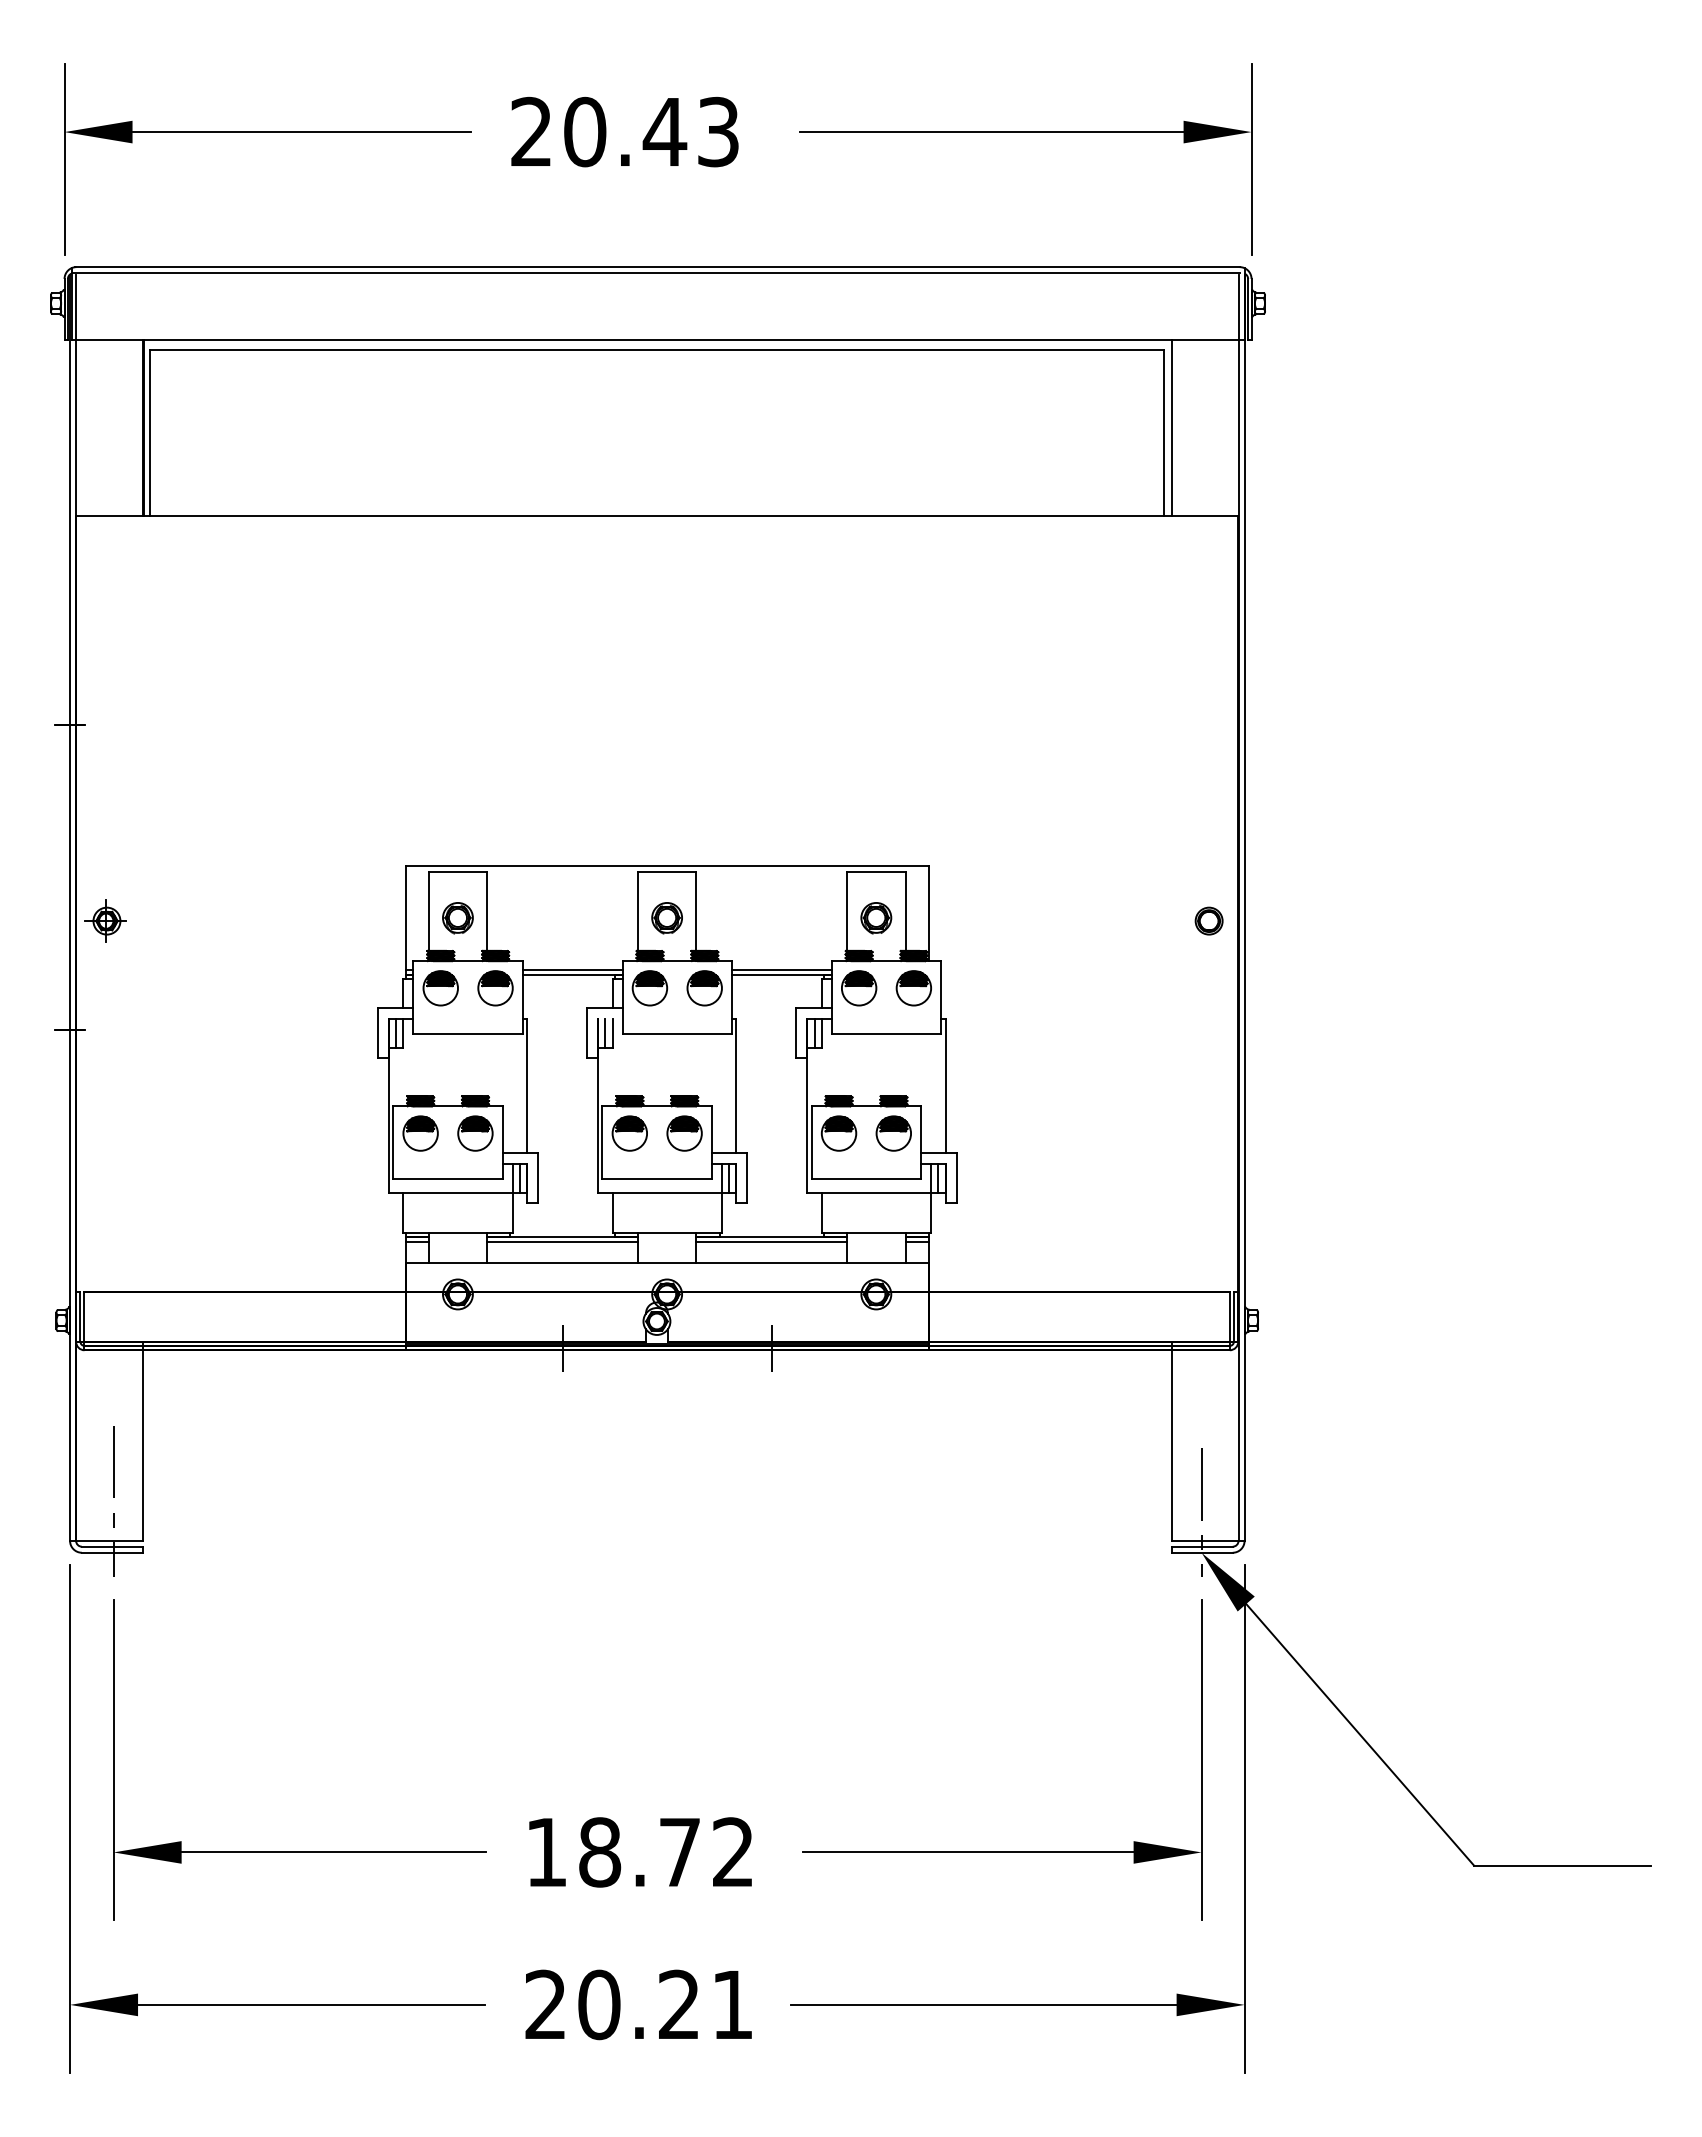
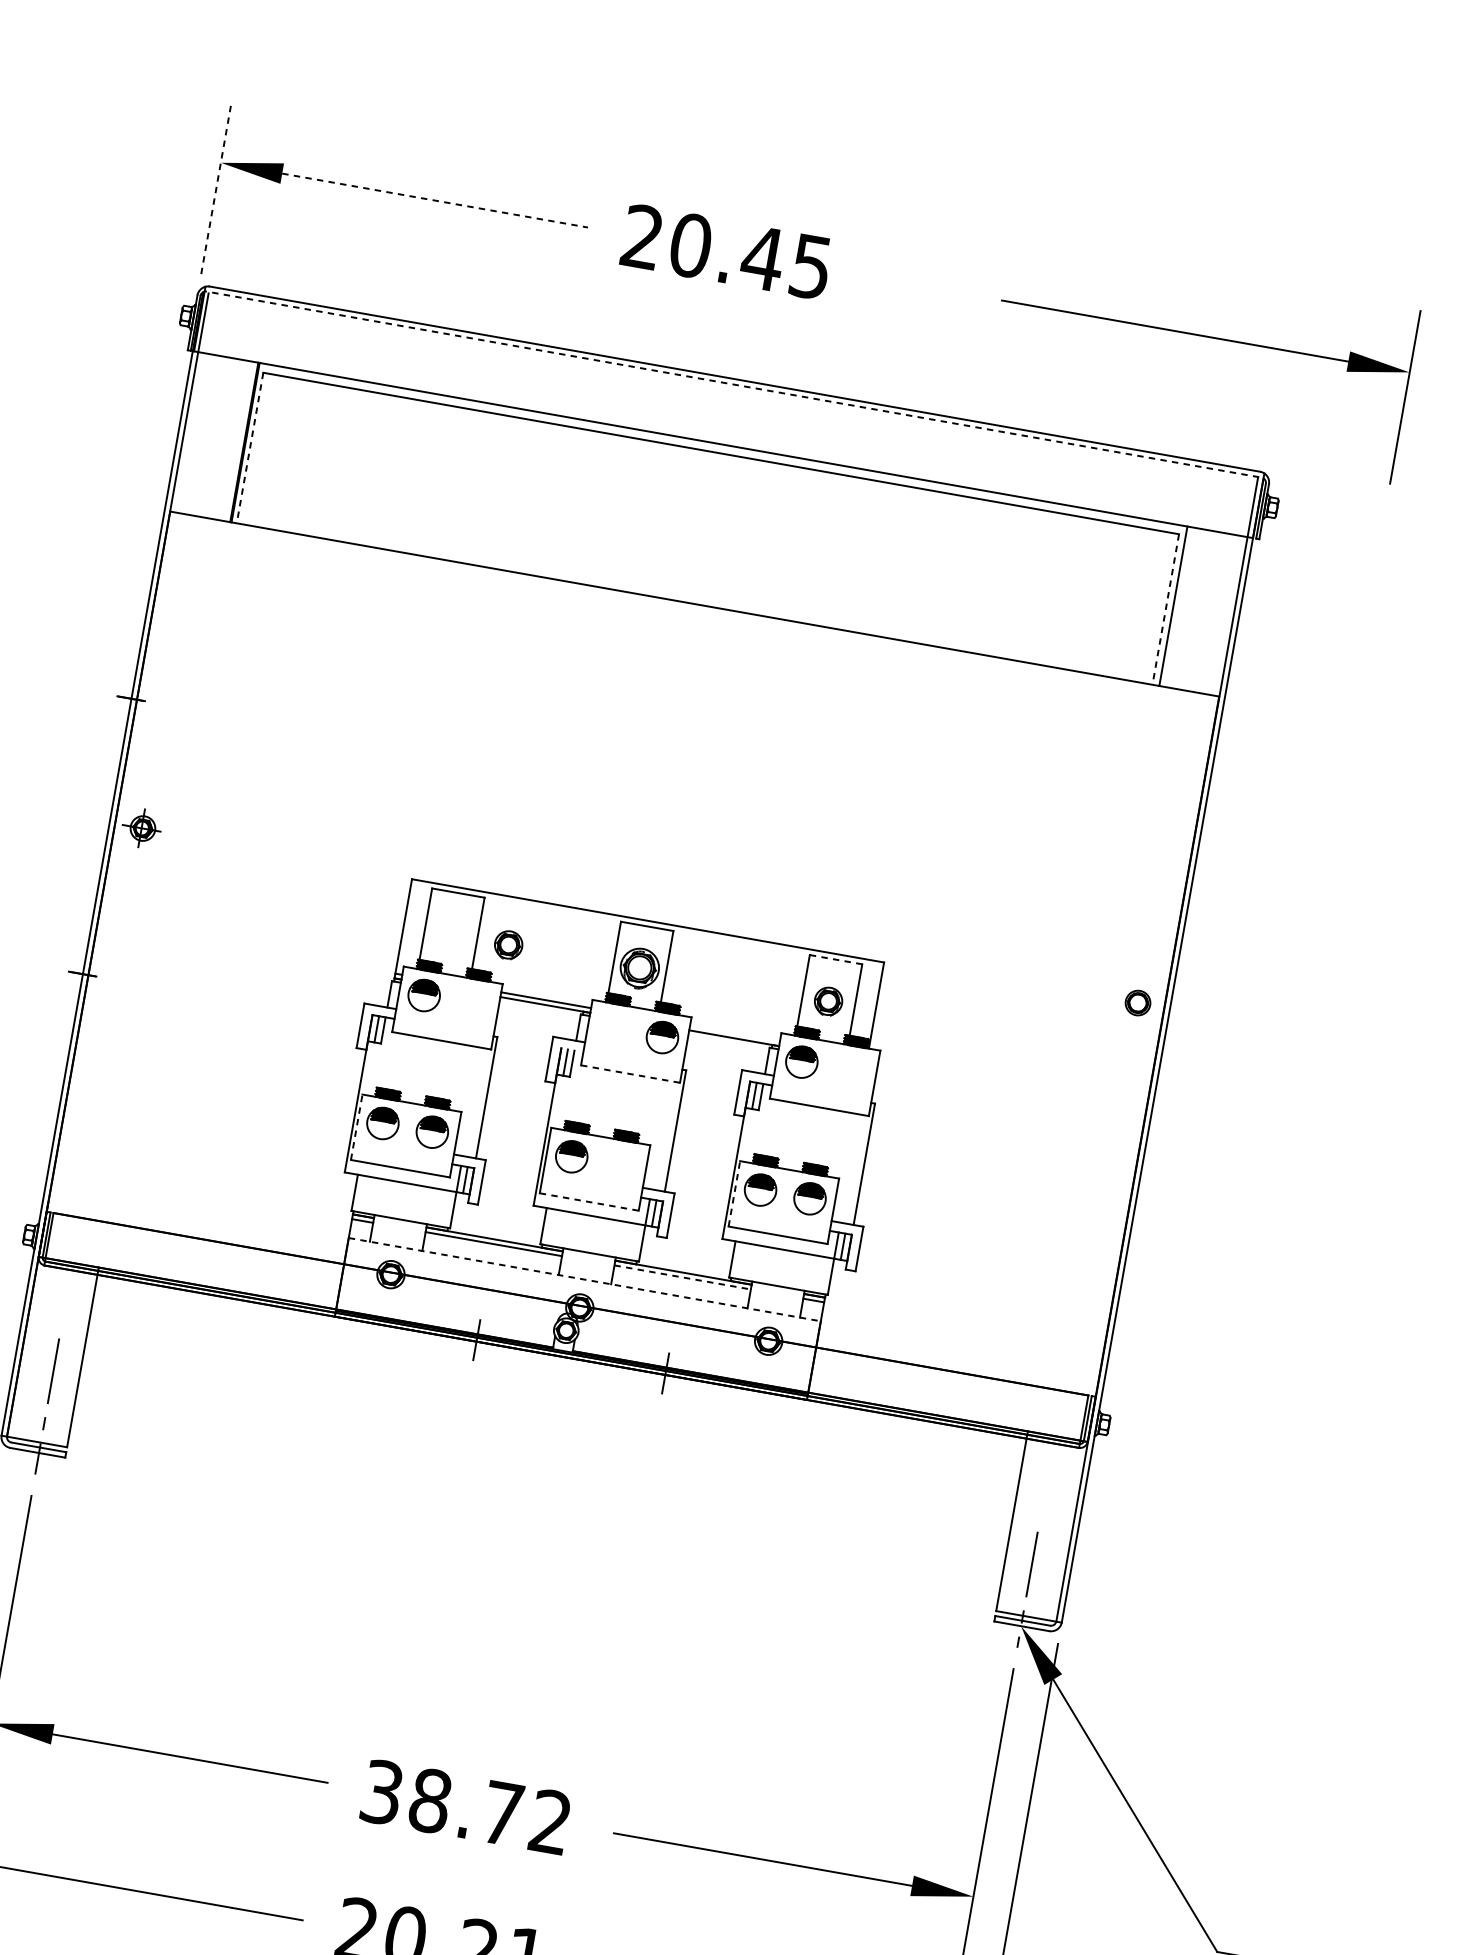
text: (718, 131) -> (811, 266), 20.43 -> 20.45
line: (302, 132) -> (435, 201), solid -> dashed
part: (1025, 132) -> (1205, 336), moved
line: (64, 159) -> (216, 187), solid -> dashed
line: (655, 273) -> (731, 384), solid -> dashed
line: (149, 433) -> (249, 448), solid -> dashed
line: (1164, 433) -> (1165, 609), solid -> dashed
line: (876, 871) -> (836, 959), solid -> dashed
part: (457, 918) -> (508, 945), moved
part: (666, 918) -> (639, 968), size x1.4
part: (105, 920) -> (141, 827), moved
part: (1208, 920) -> (1137, 1002), moved
line: (781, 970) -> (734, 1033), removed
part: (495, 988) -> (473, 1004), removed
part: (649, 988) -> (612, 1028), removed
part: (913, 988) -> (850, 1070), removed
line: (677, 1033) -> (630, 1074), solid -> dashed
part: (684, 1133) -> (621, 1165), removed
line: (393, 1142) -> (356, 1127), solid -> dashed
line: (811, 1142) -> (734, 1193), solid -> dashed
line: (657, 1178) -> (589, 1201), solid -> dashed
line: (771, 1242) -> (682, 1277), solid -> dashed
line: (667, 1263) -> (585, 1280), solid -> dashed
text: (546, 1852) -> (382, 1792), 18.72 -> 38.72

